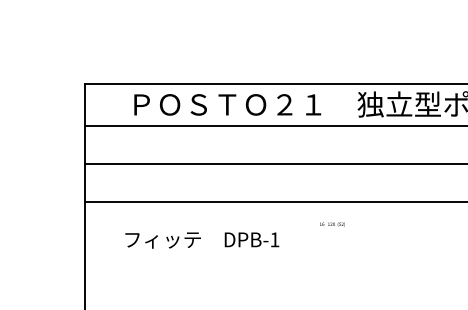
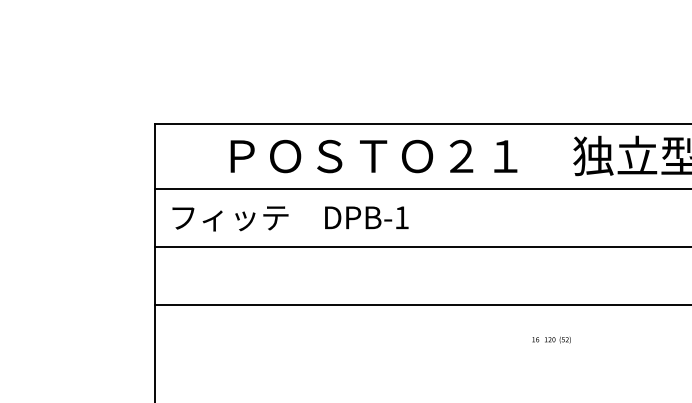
text: (332, 224) -> (551, 340), moved
text: (202, 240) -> (290, 218), moved

